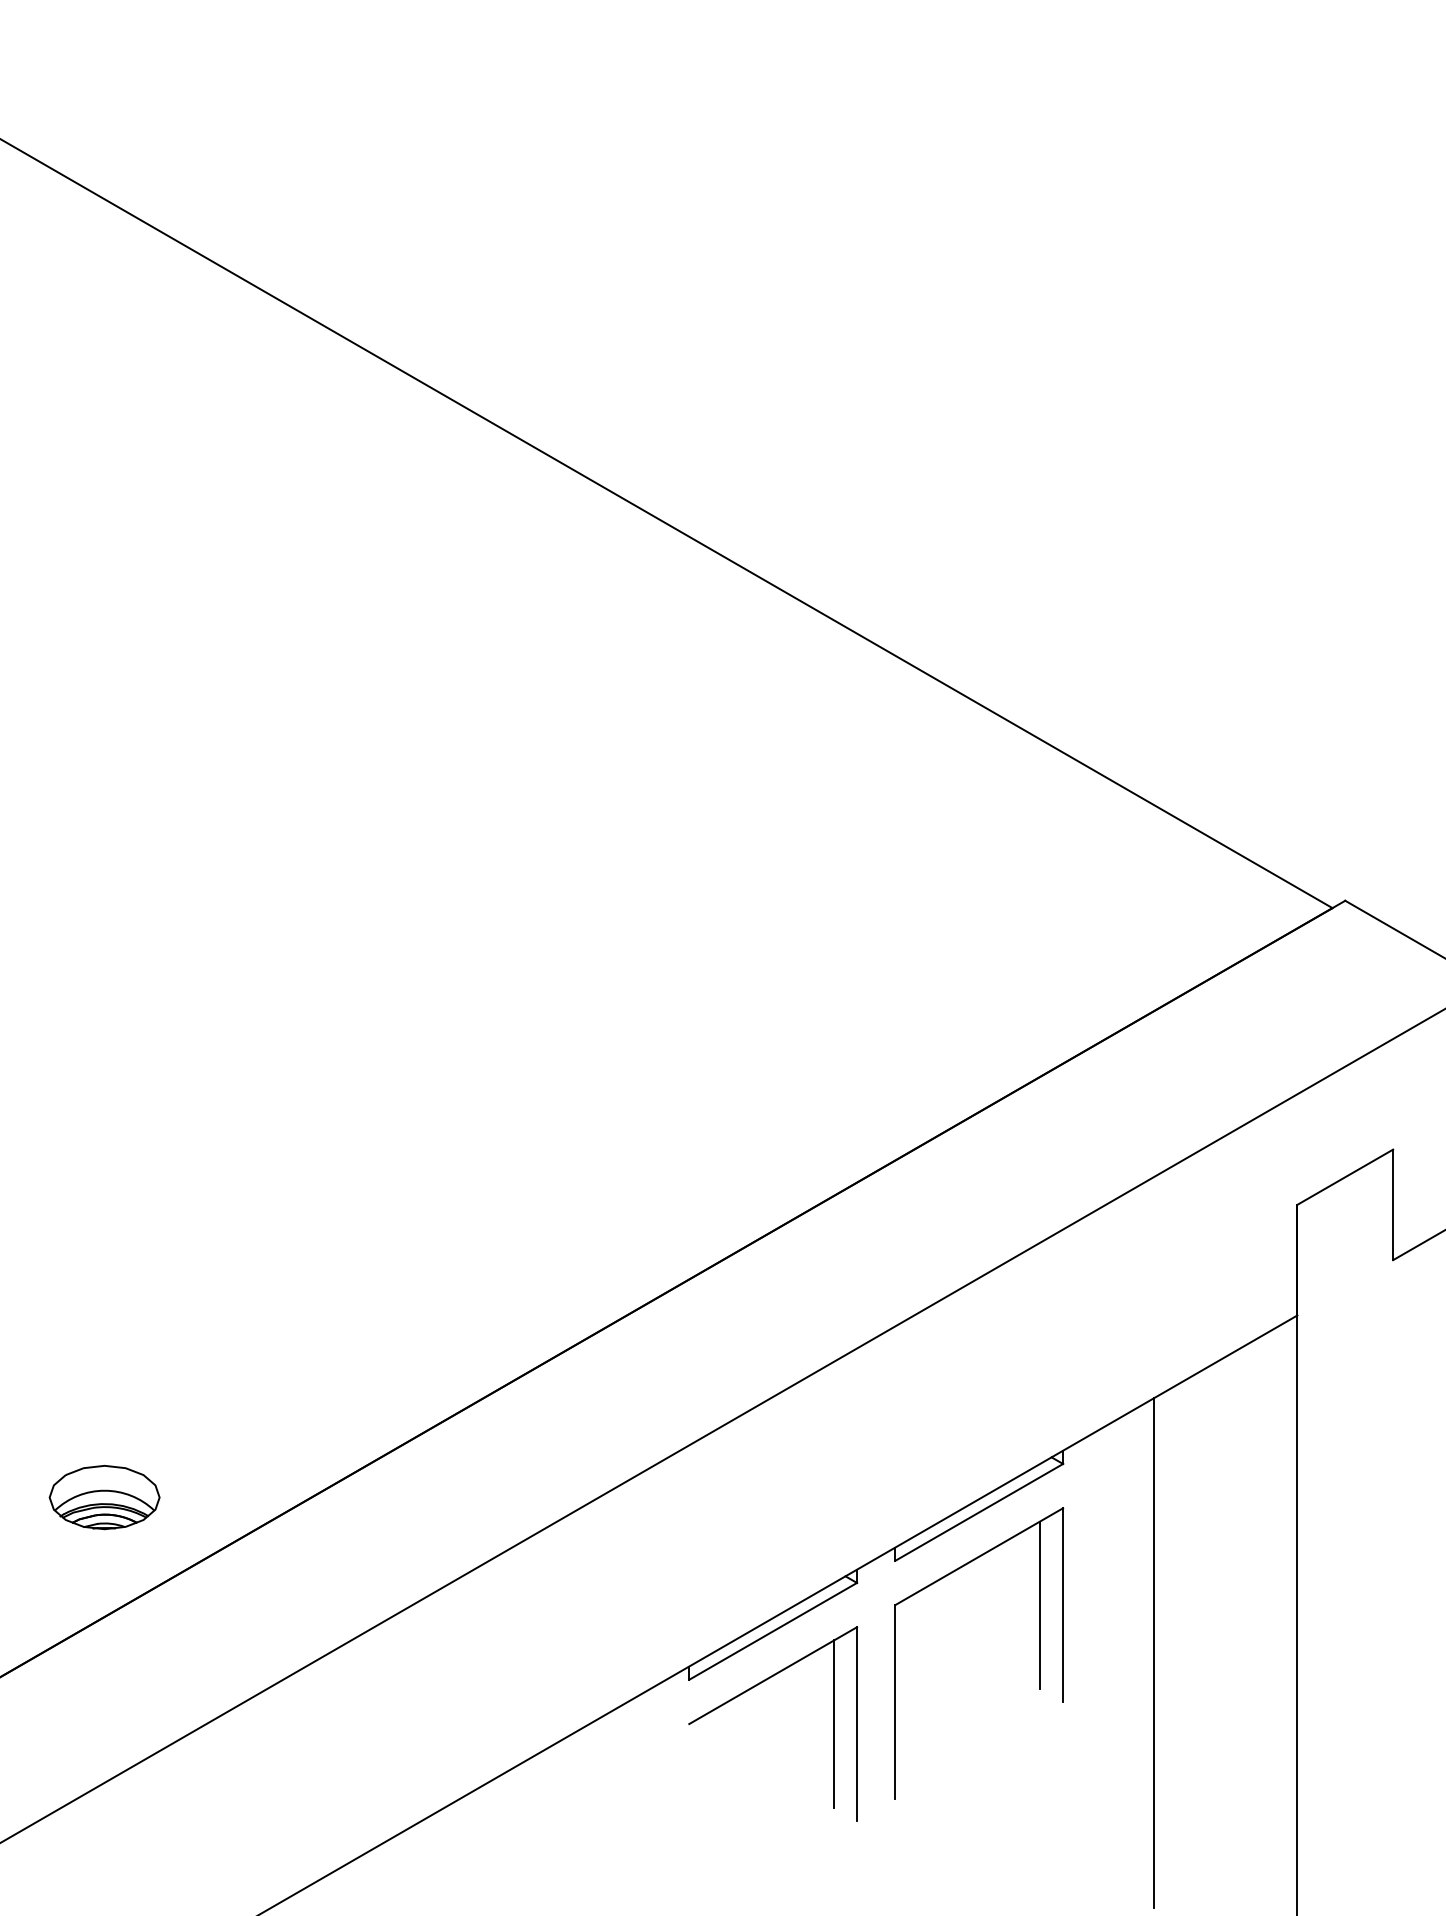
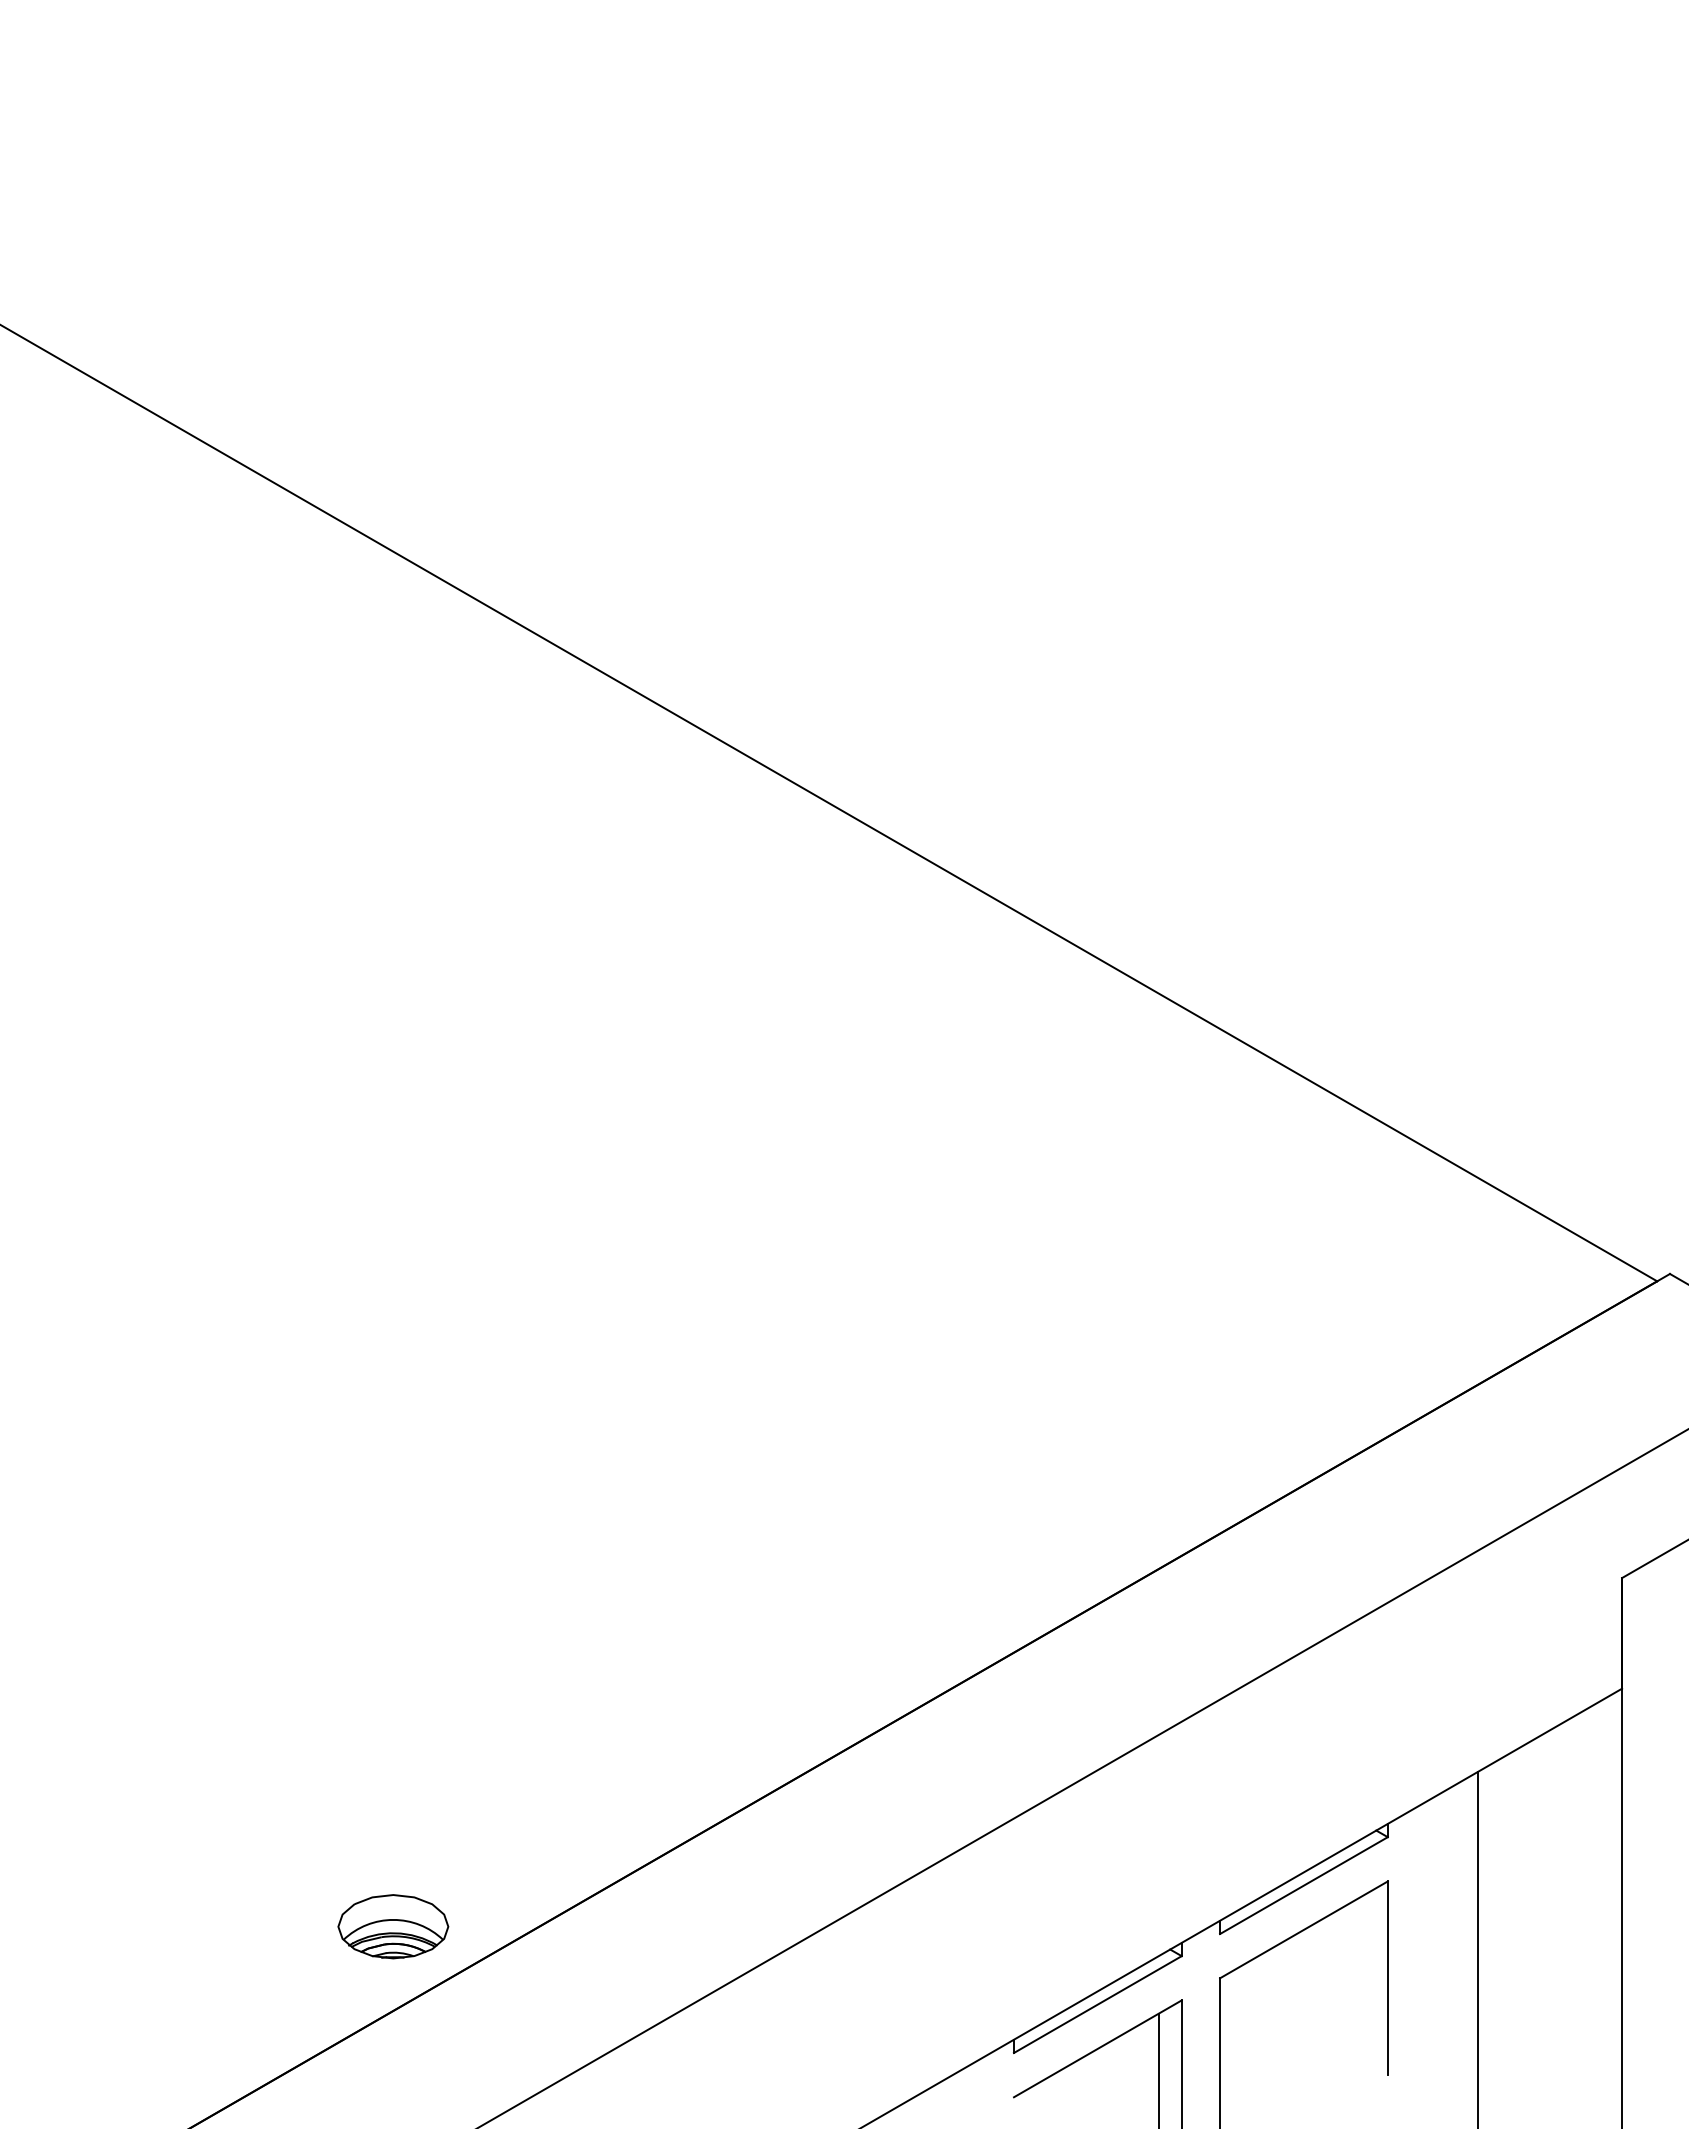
part: (104, 1497) -> (393, 1926), moved
line: (1039, 1604) -> (1364, 1977), removed

